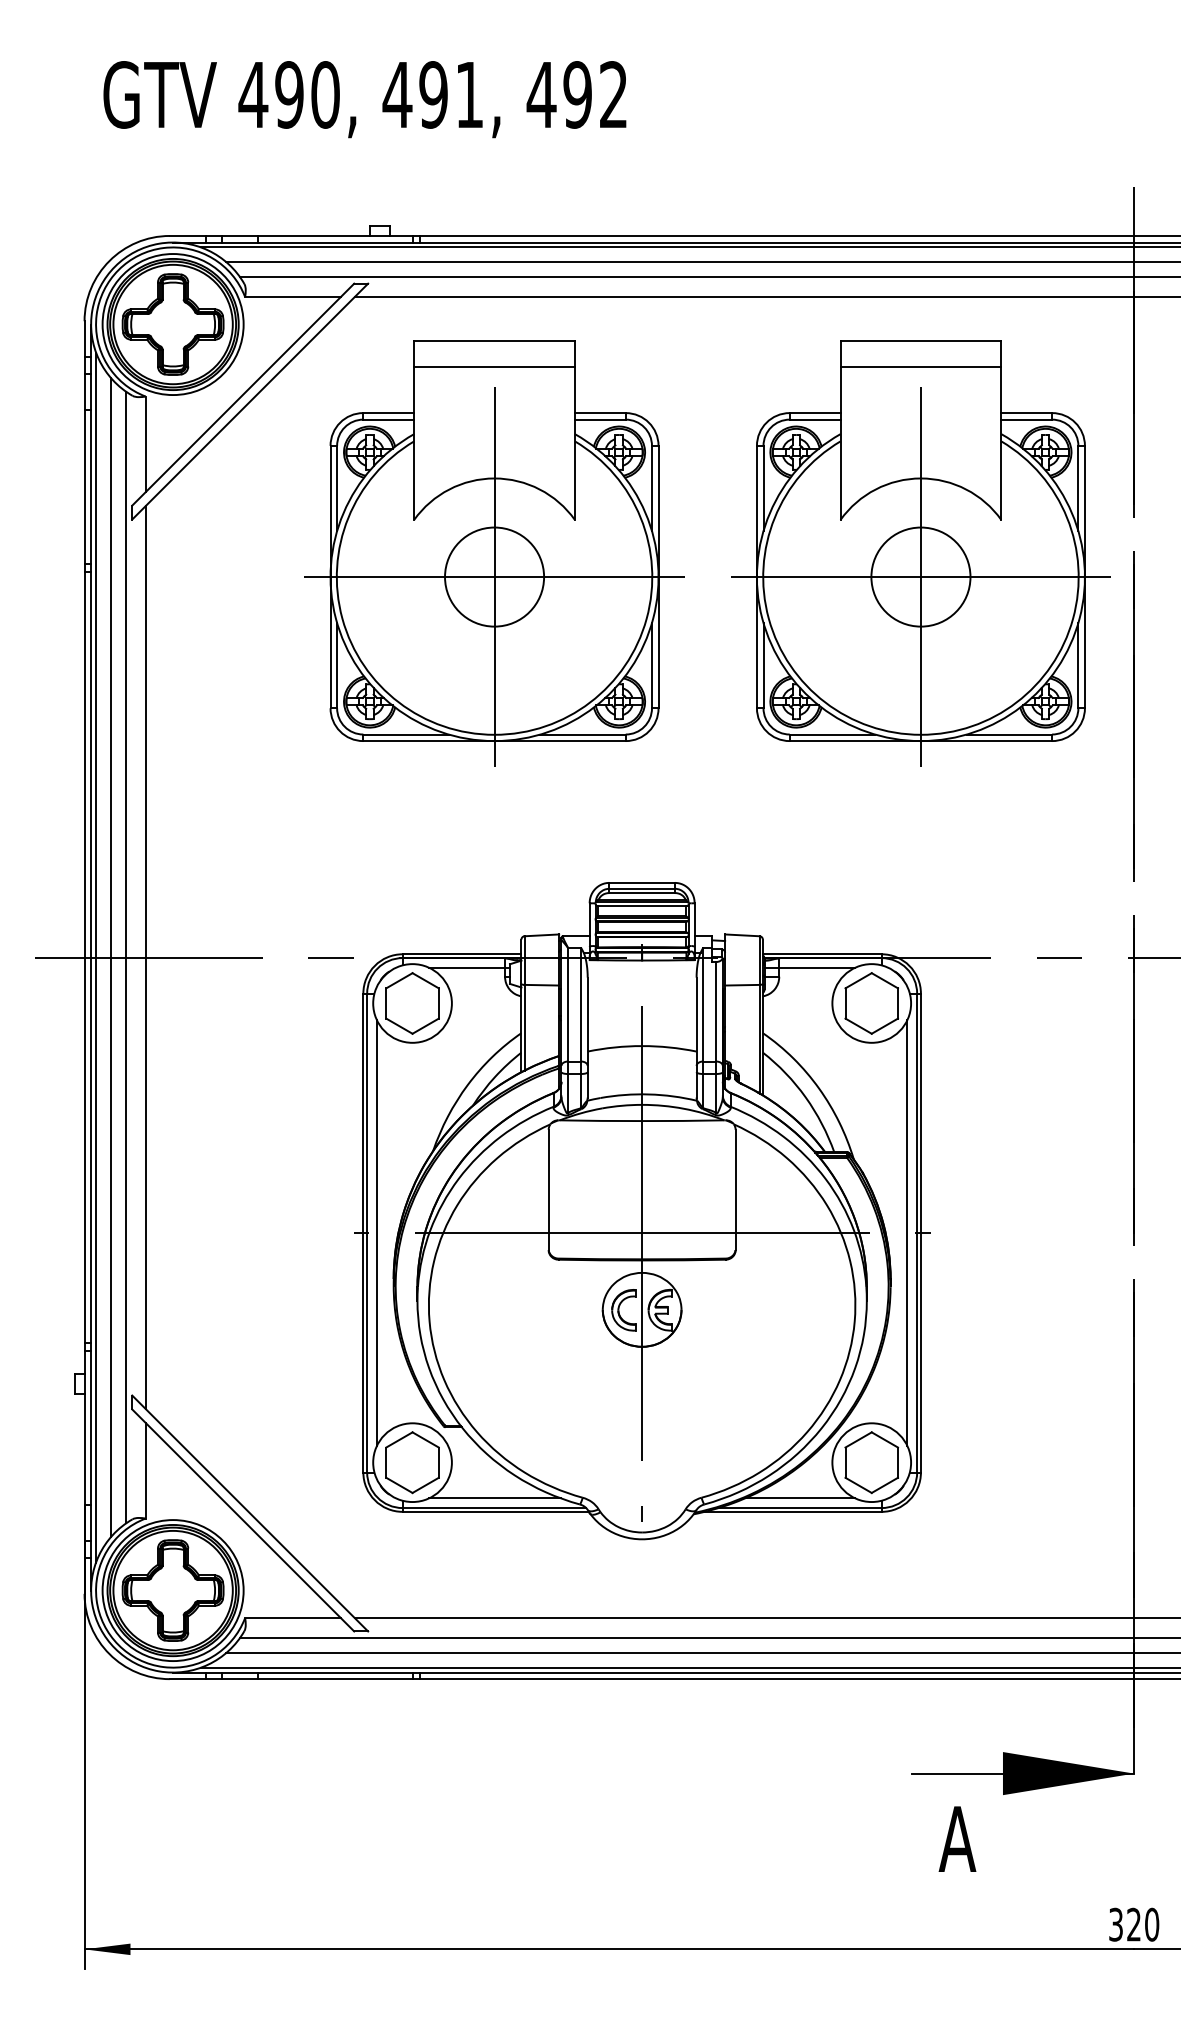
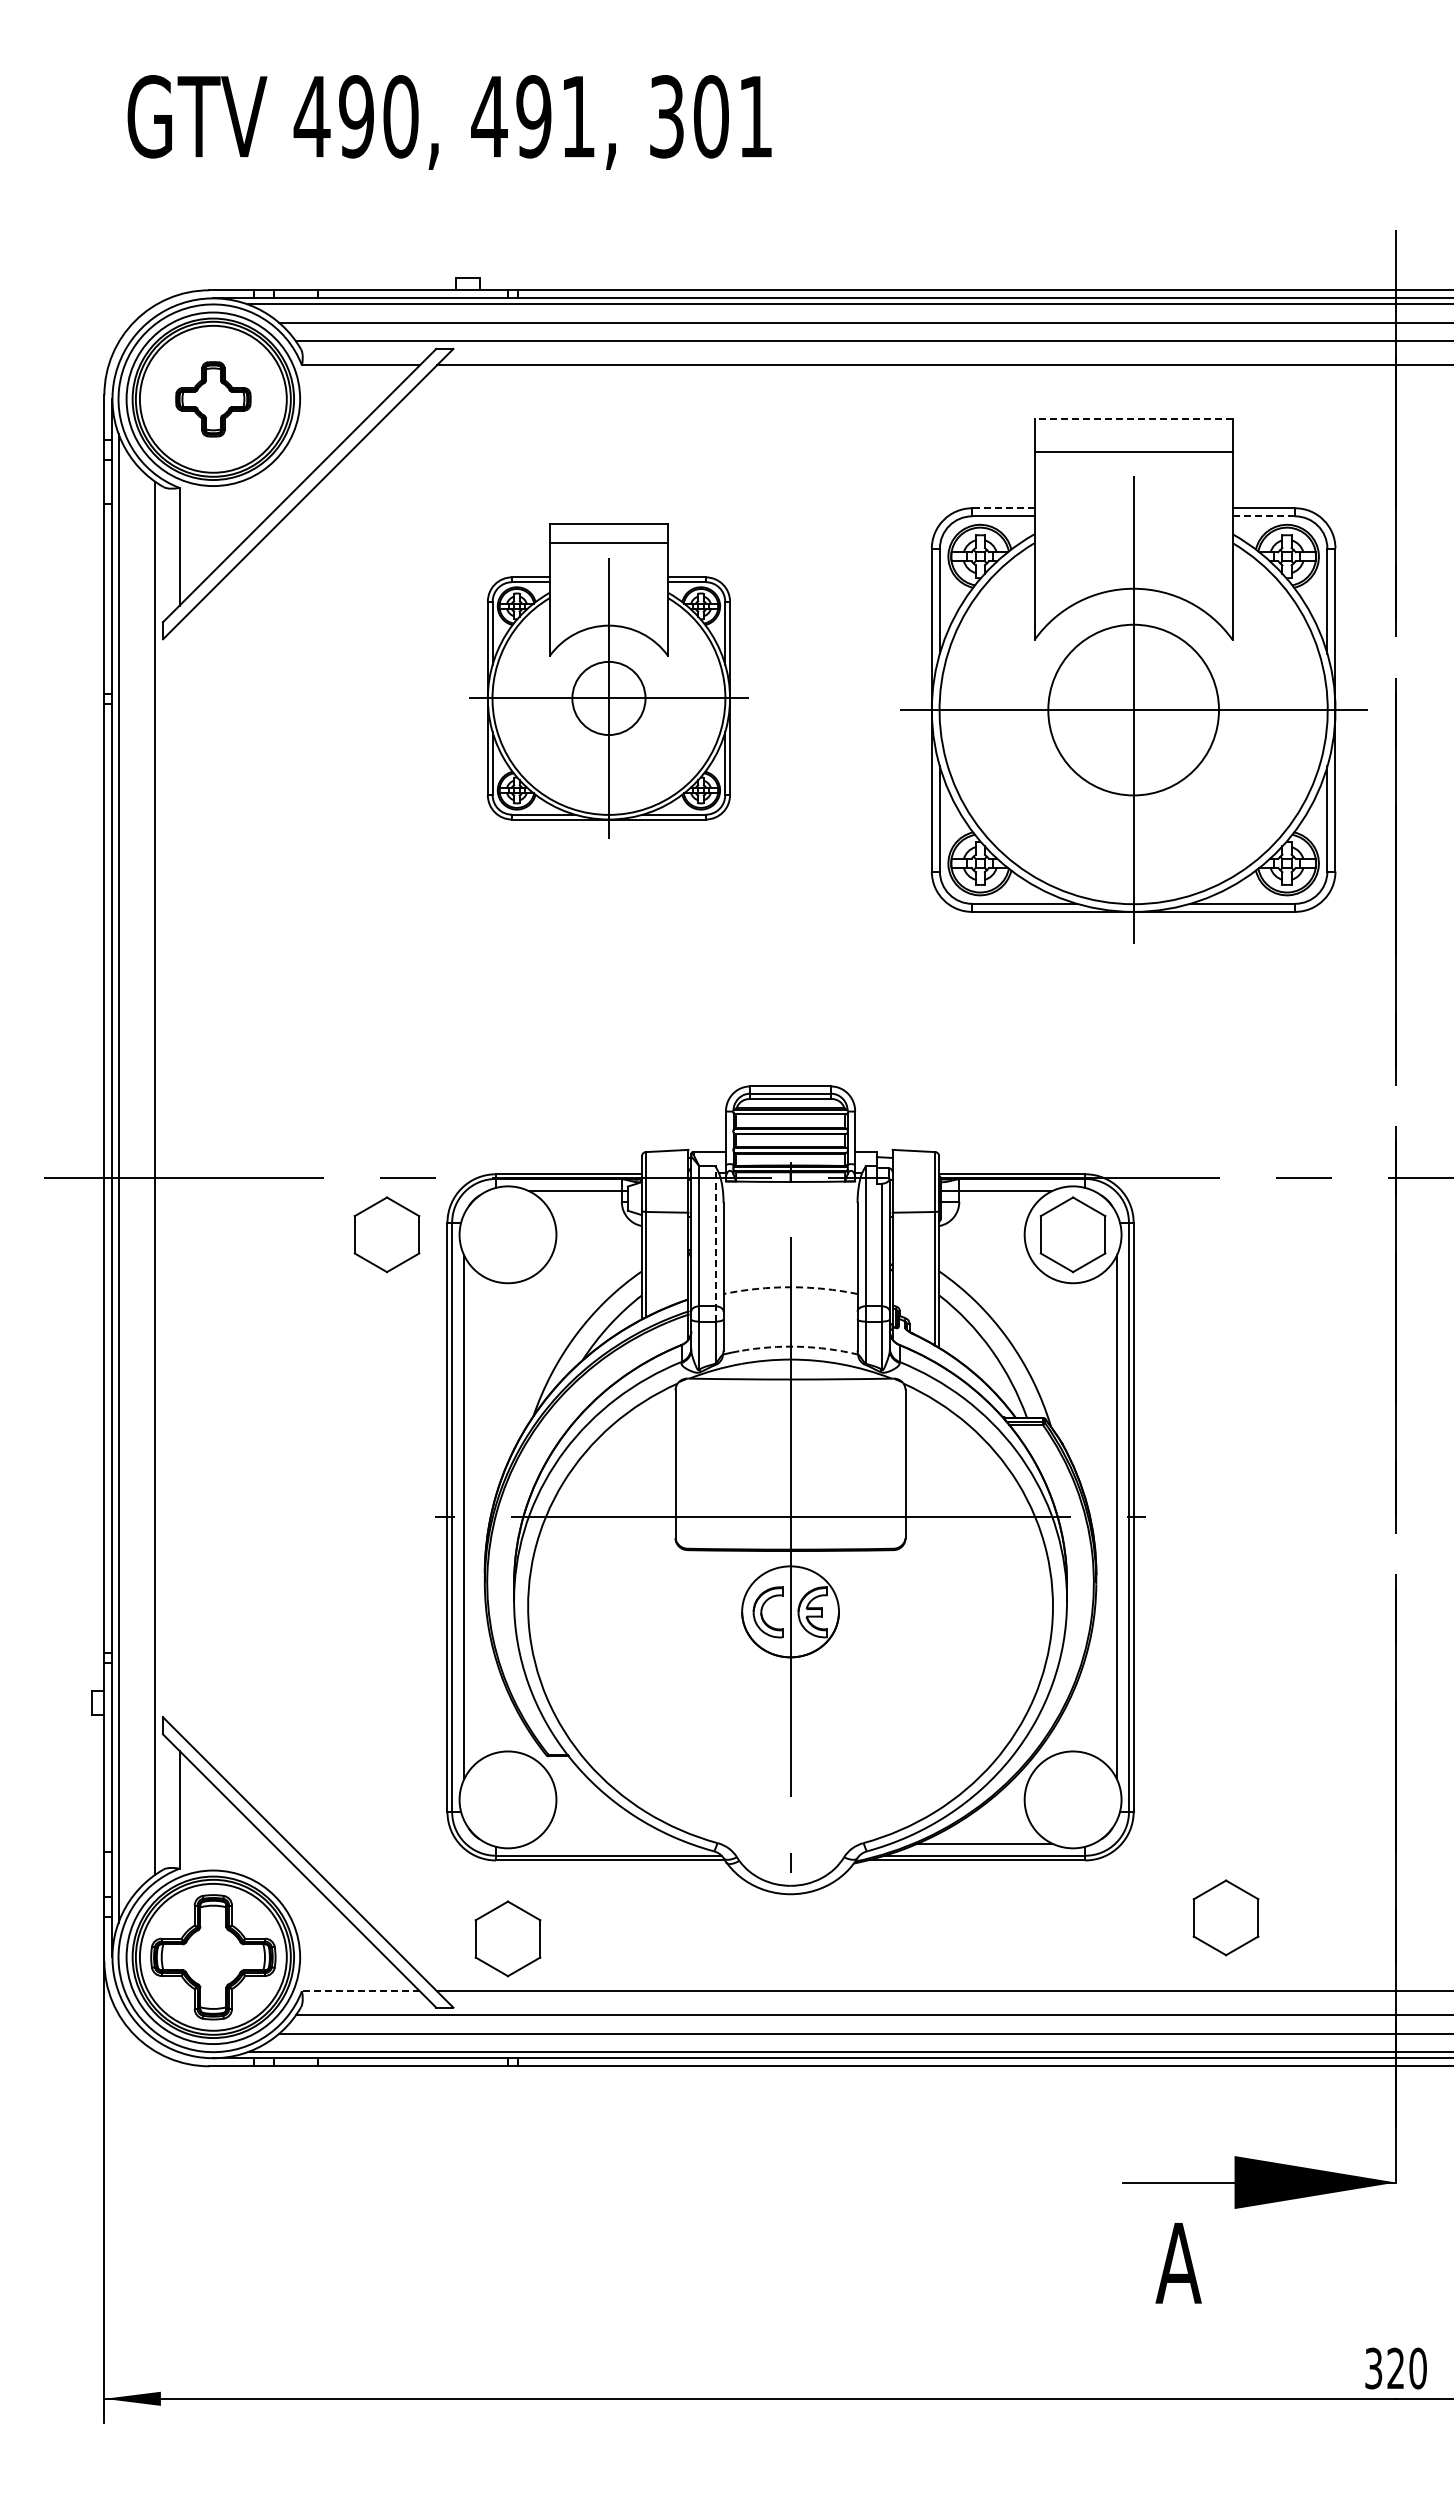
text: (576, 94) -> (709, 116), 492 -> 301
part: (173, 324) -> (213, 399), size x0.6
line: (920, 340) -> (1133, 419), solid -> dashed
line: (814, 413) -> (1002, 508), solid -> dashed
line: (1026, 419) -> (1263, 516), solid -> dashed
part: (494, 553) -> (608, 680), size x0.6
circle: (920, 577) -> (1133, 710), size x1.4
line: (110, 956) -> (136, 1177), removed
line: (145, 956) -> (179, 1177), removed
part: (412, 1003) -> (386, 1234), moved
line: (581, 1011) -> (715, 1244), solid -> dashed
arc: (642, 1046) -> (790, 1287), solid -> dashed
arc: (649, 1094) -> (799, 1346), solid -> dashed
part: (412, 1462) -> (507, 1938), moved
part: (871, 1462) -> (1225, 1917), moved
line: (495, 1498) -> (609, 1843), removed
line: (292, 1618) -> (360, 1991), solid -> dashed

